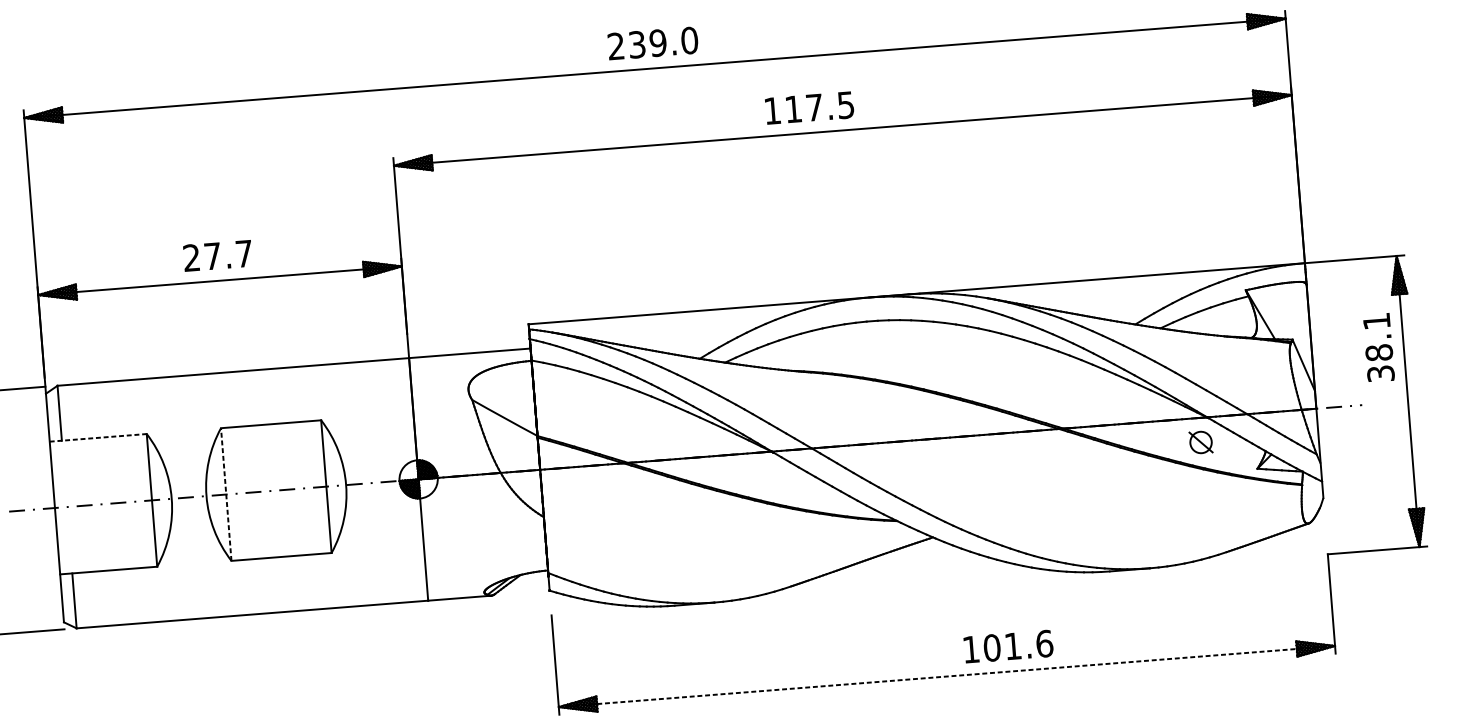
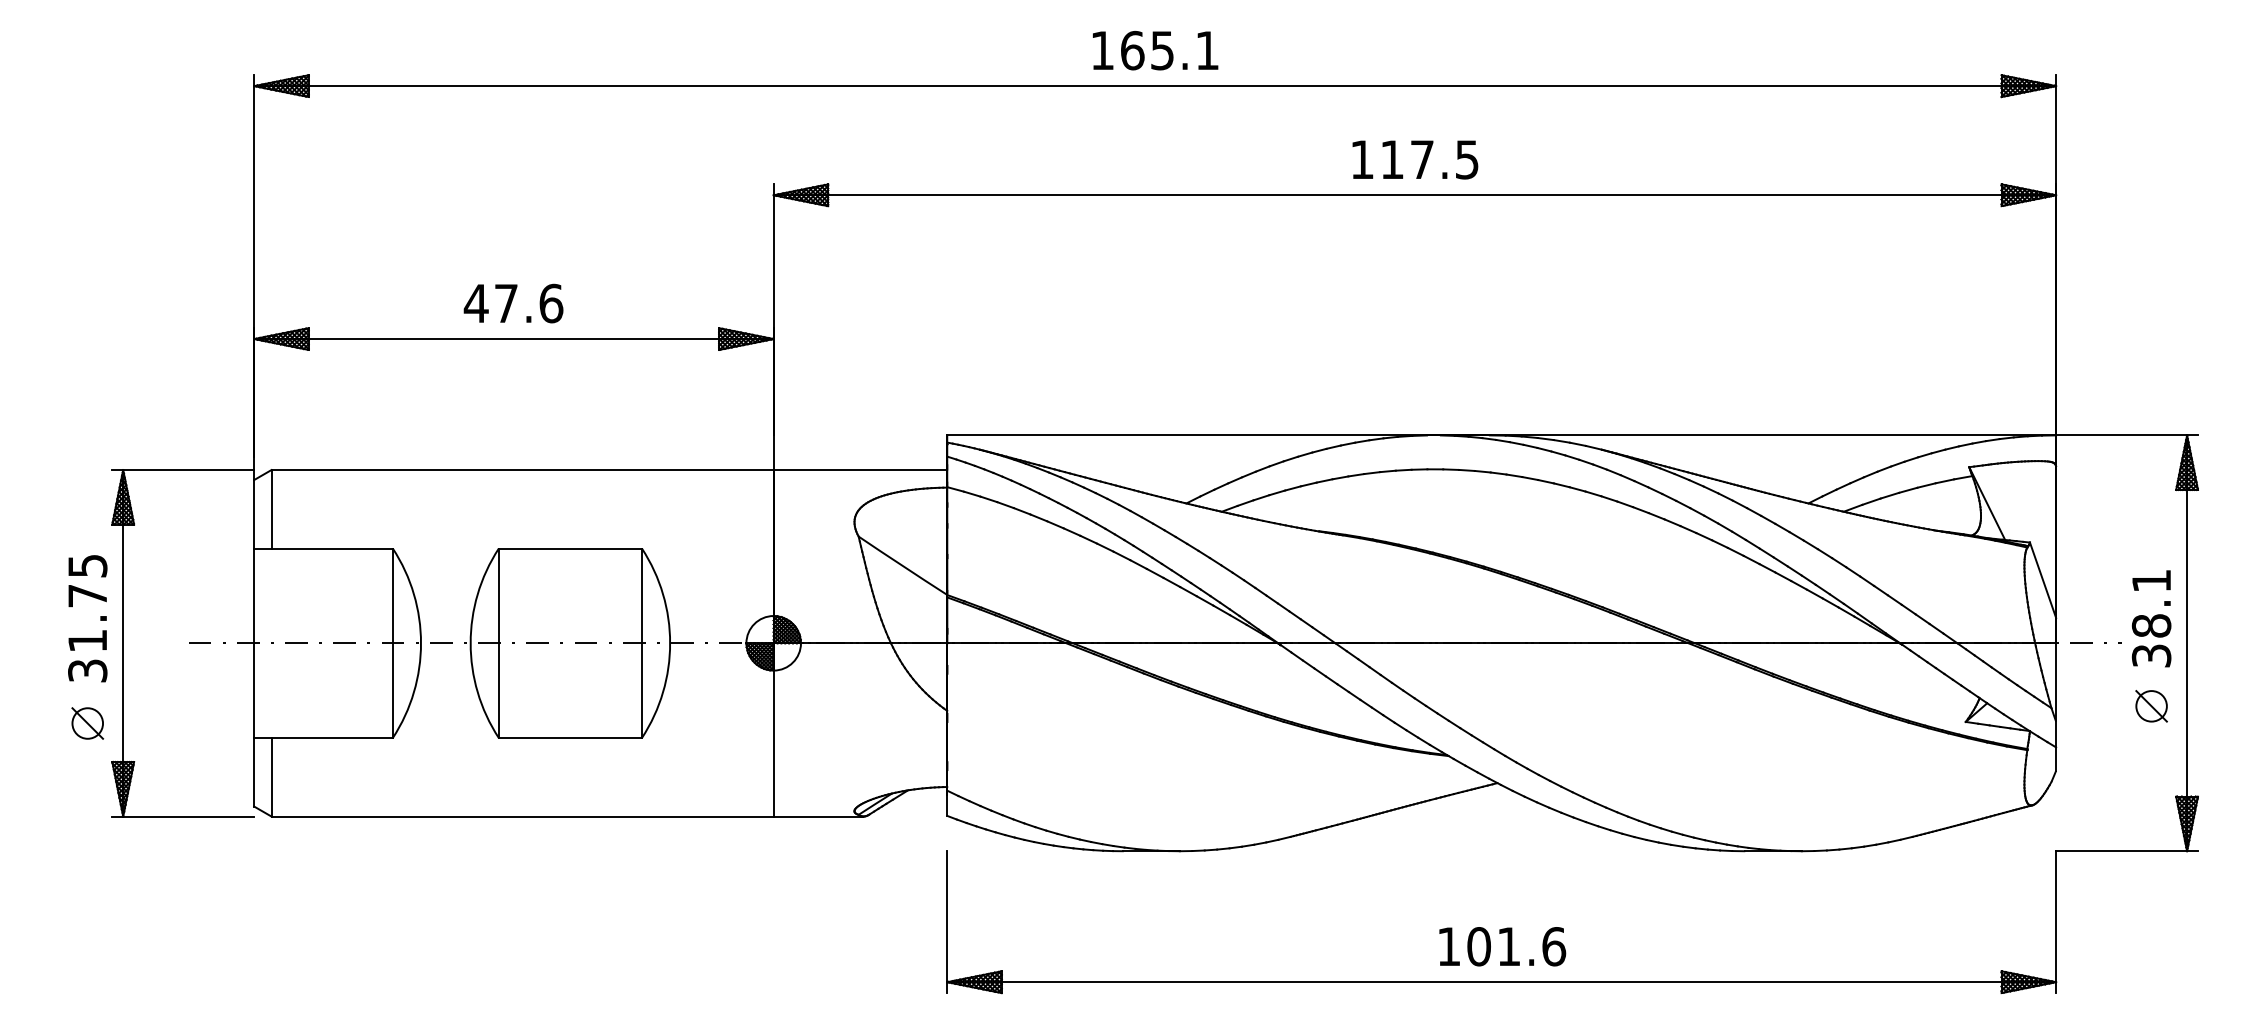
text: (653, 43) -> (1155, 50), 239.0 -> 165.1
text: (809, 107) -> (1415, 159), moved
text: (217, 255) -> (513, 303), 27.7 -> 47.6
text: (1378, 347) -> (2151, 618), moved
line: (98, 437) -> (324, 548), dashed -> solid
part: (1200, 442) -> (2151, 706), moved
line: (226, 494) -> (498, 643), dashed -> solid
text: (1008, 646) -> (1502, 946), moved
line: (947, 676) -> (1502, 982), dashed -> solid

